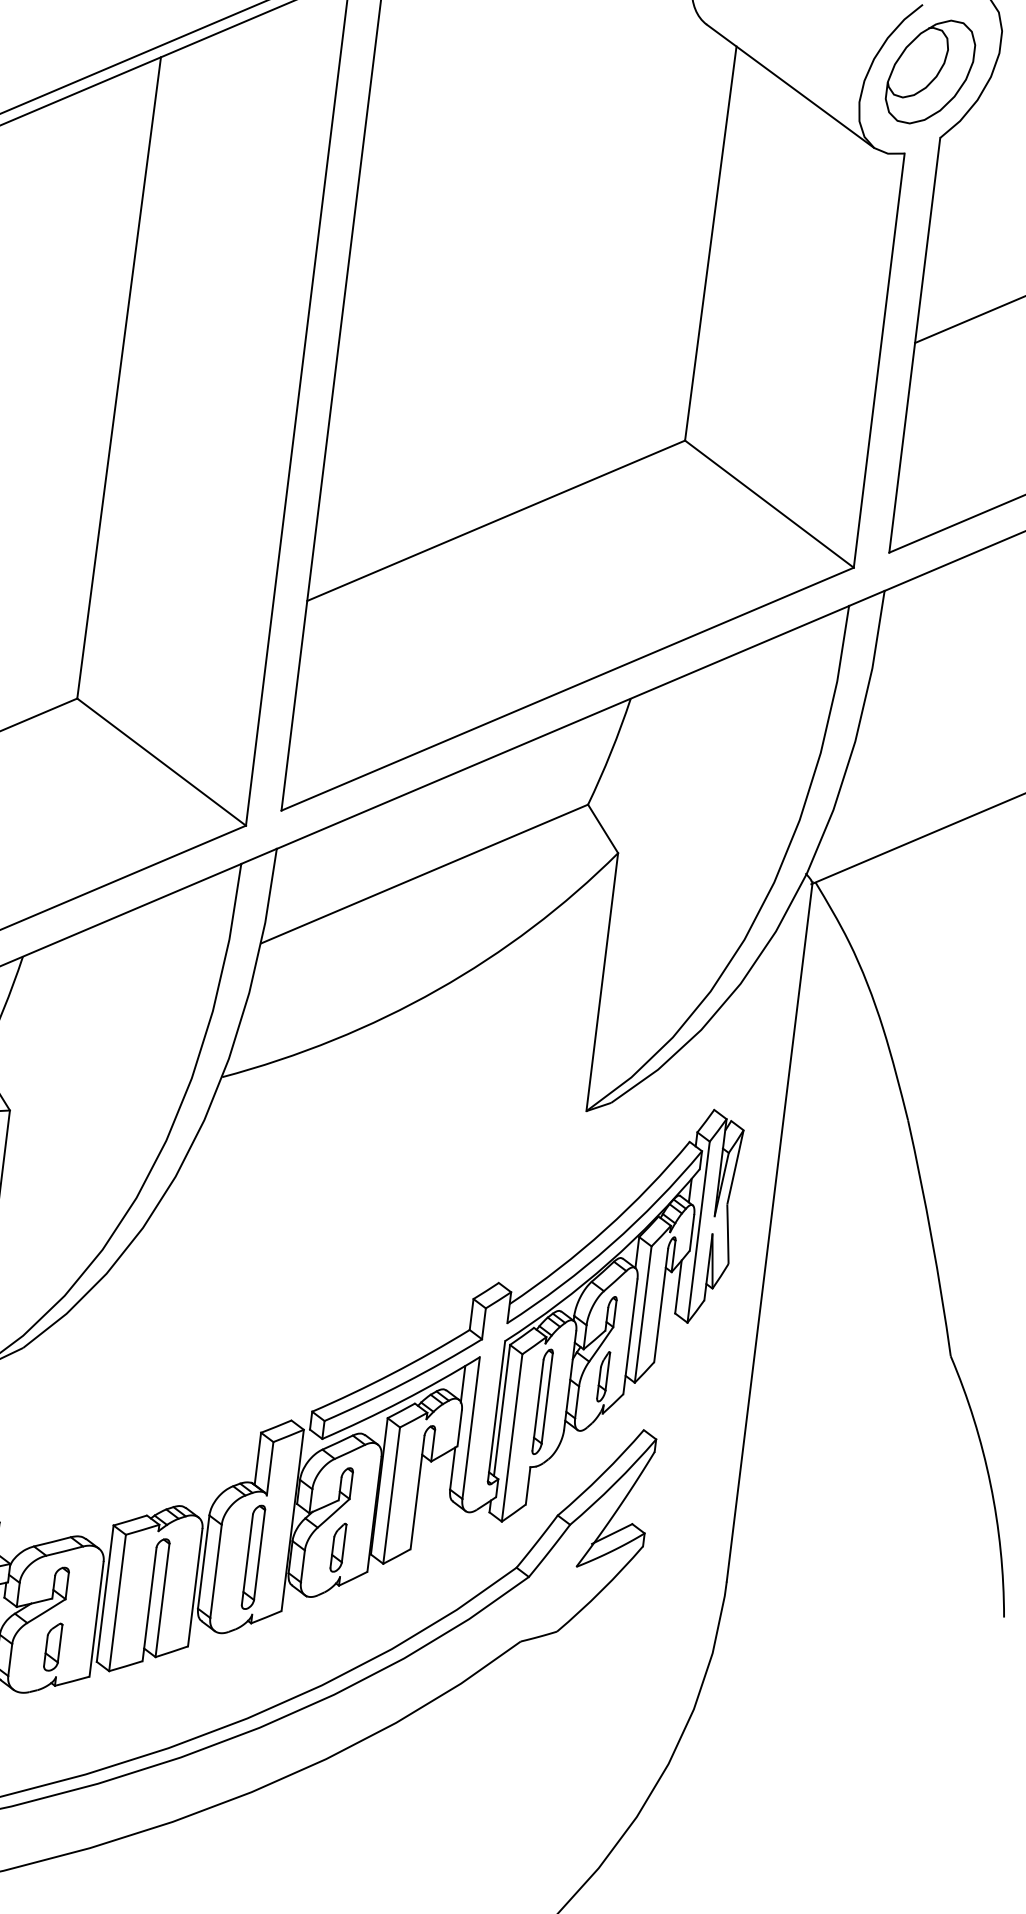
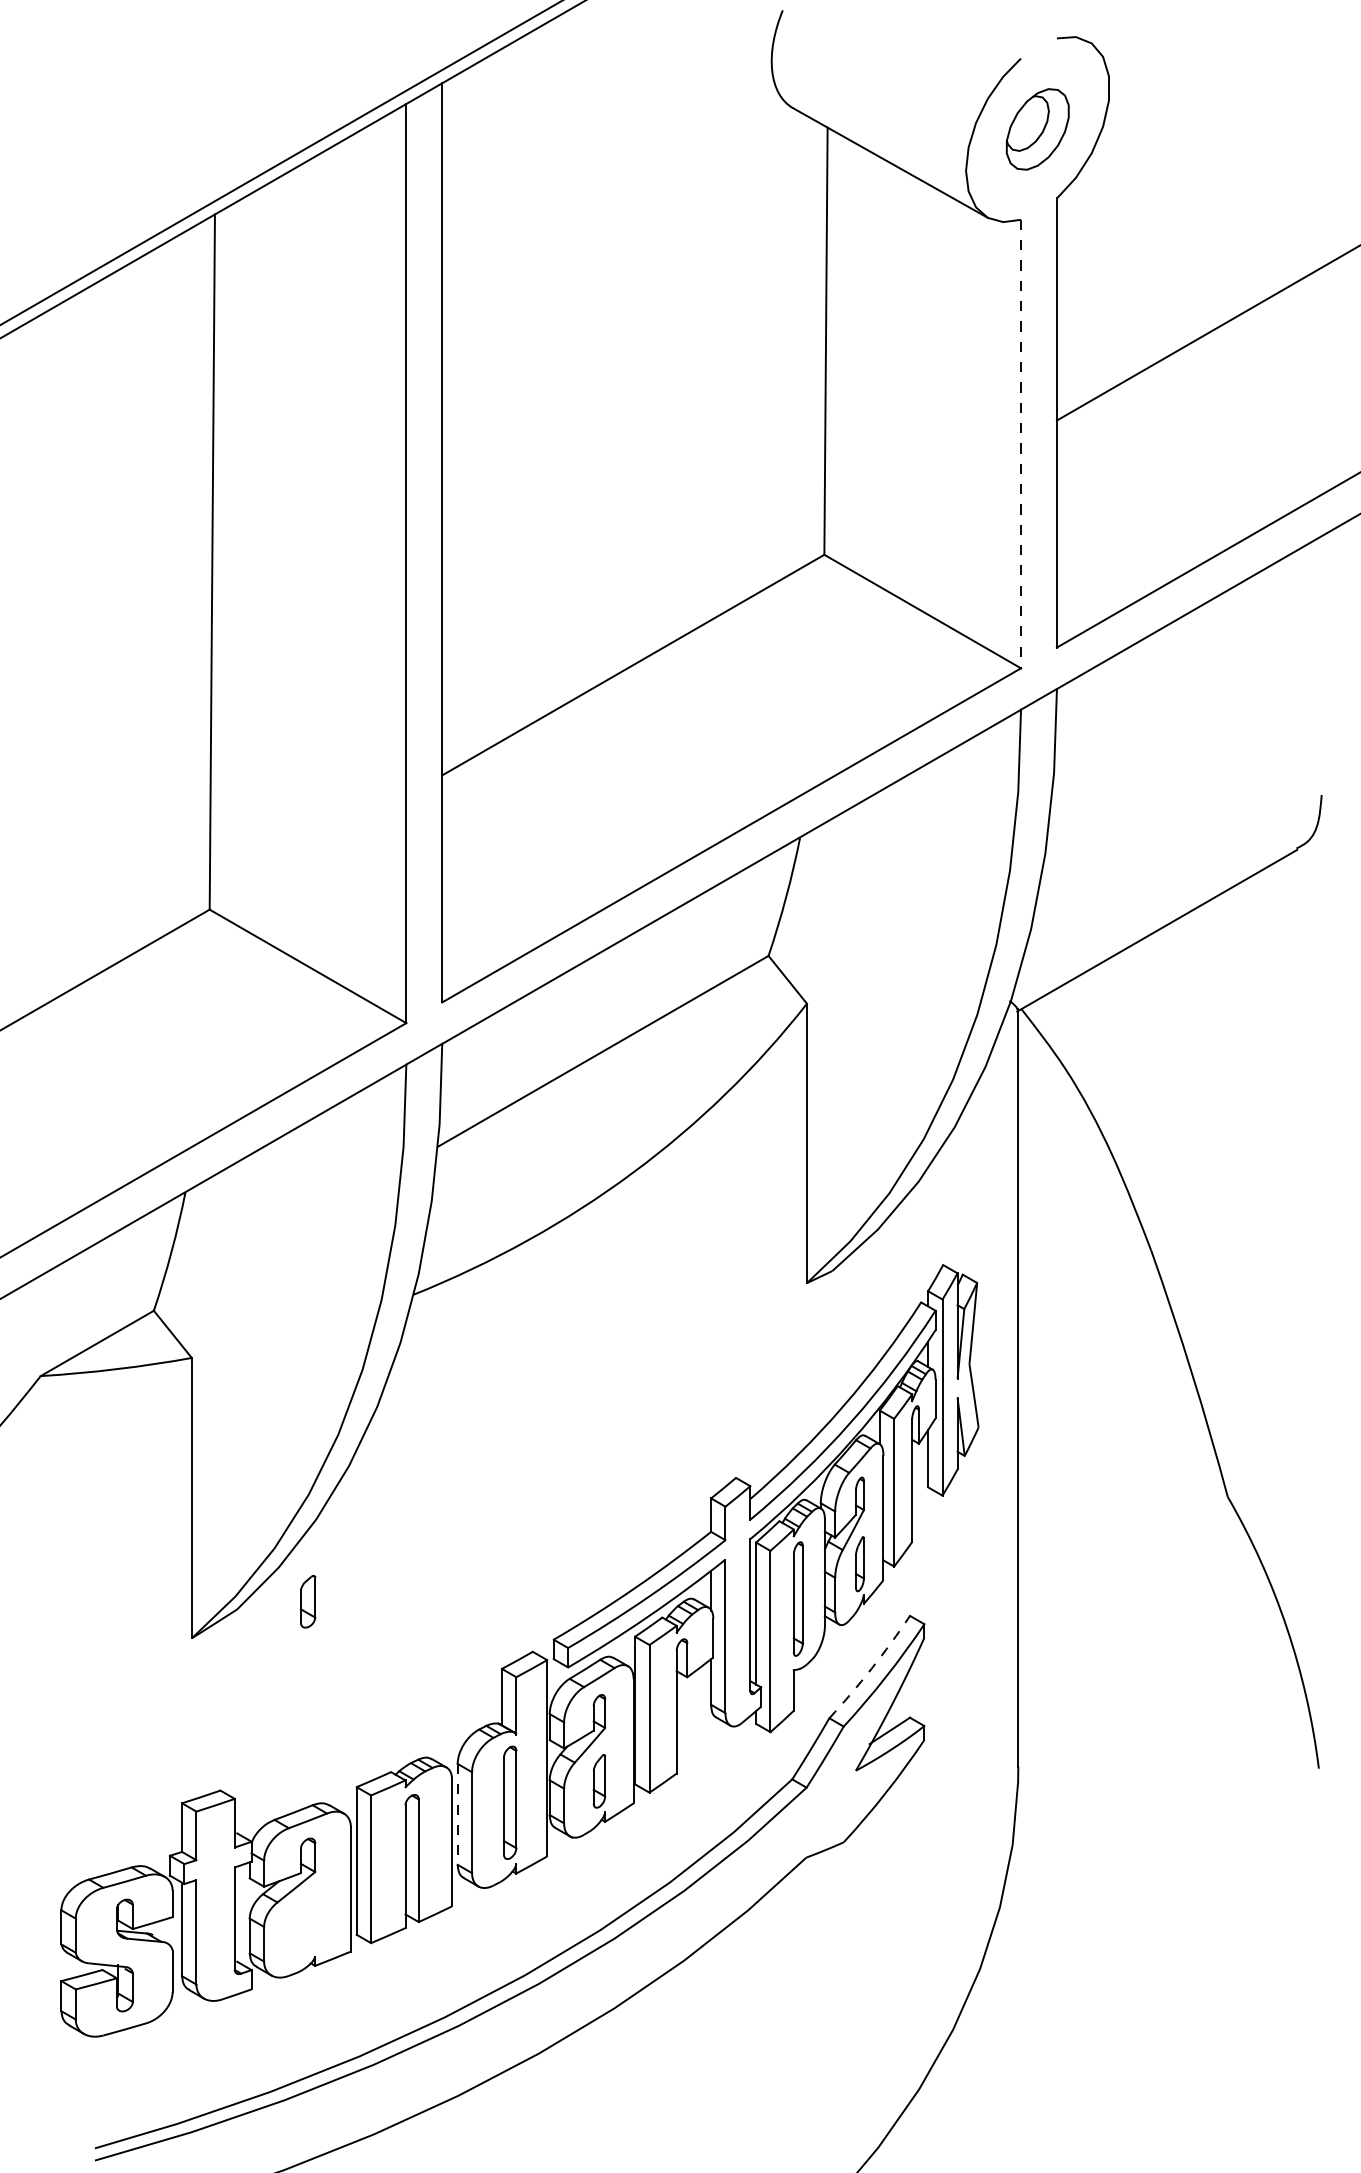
part: (930, 72) -> (1037, 129), size x0.7
line: (879, 361) -> (1021, 444), solid -> dashed
arc: (602, 1474) -> (871, 1668), solid -> dashed
line: (203, 1562) -> (457, 1814), solid -> dashed
part: (52, 1646) -> (307, 1601), moved

